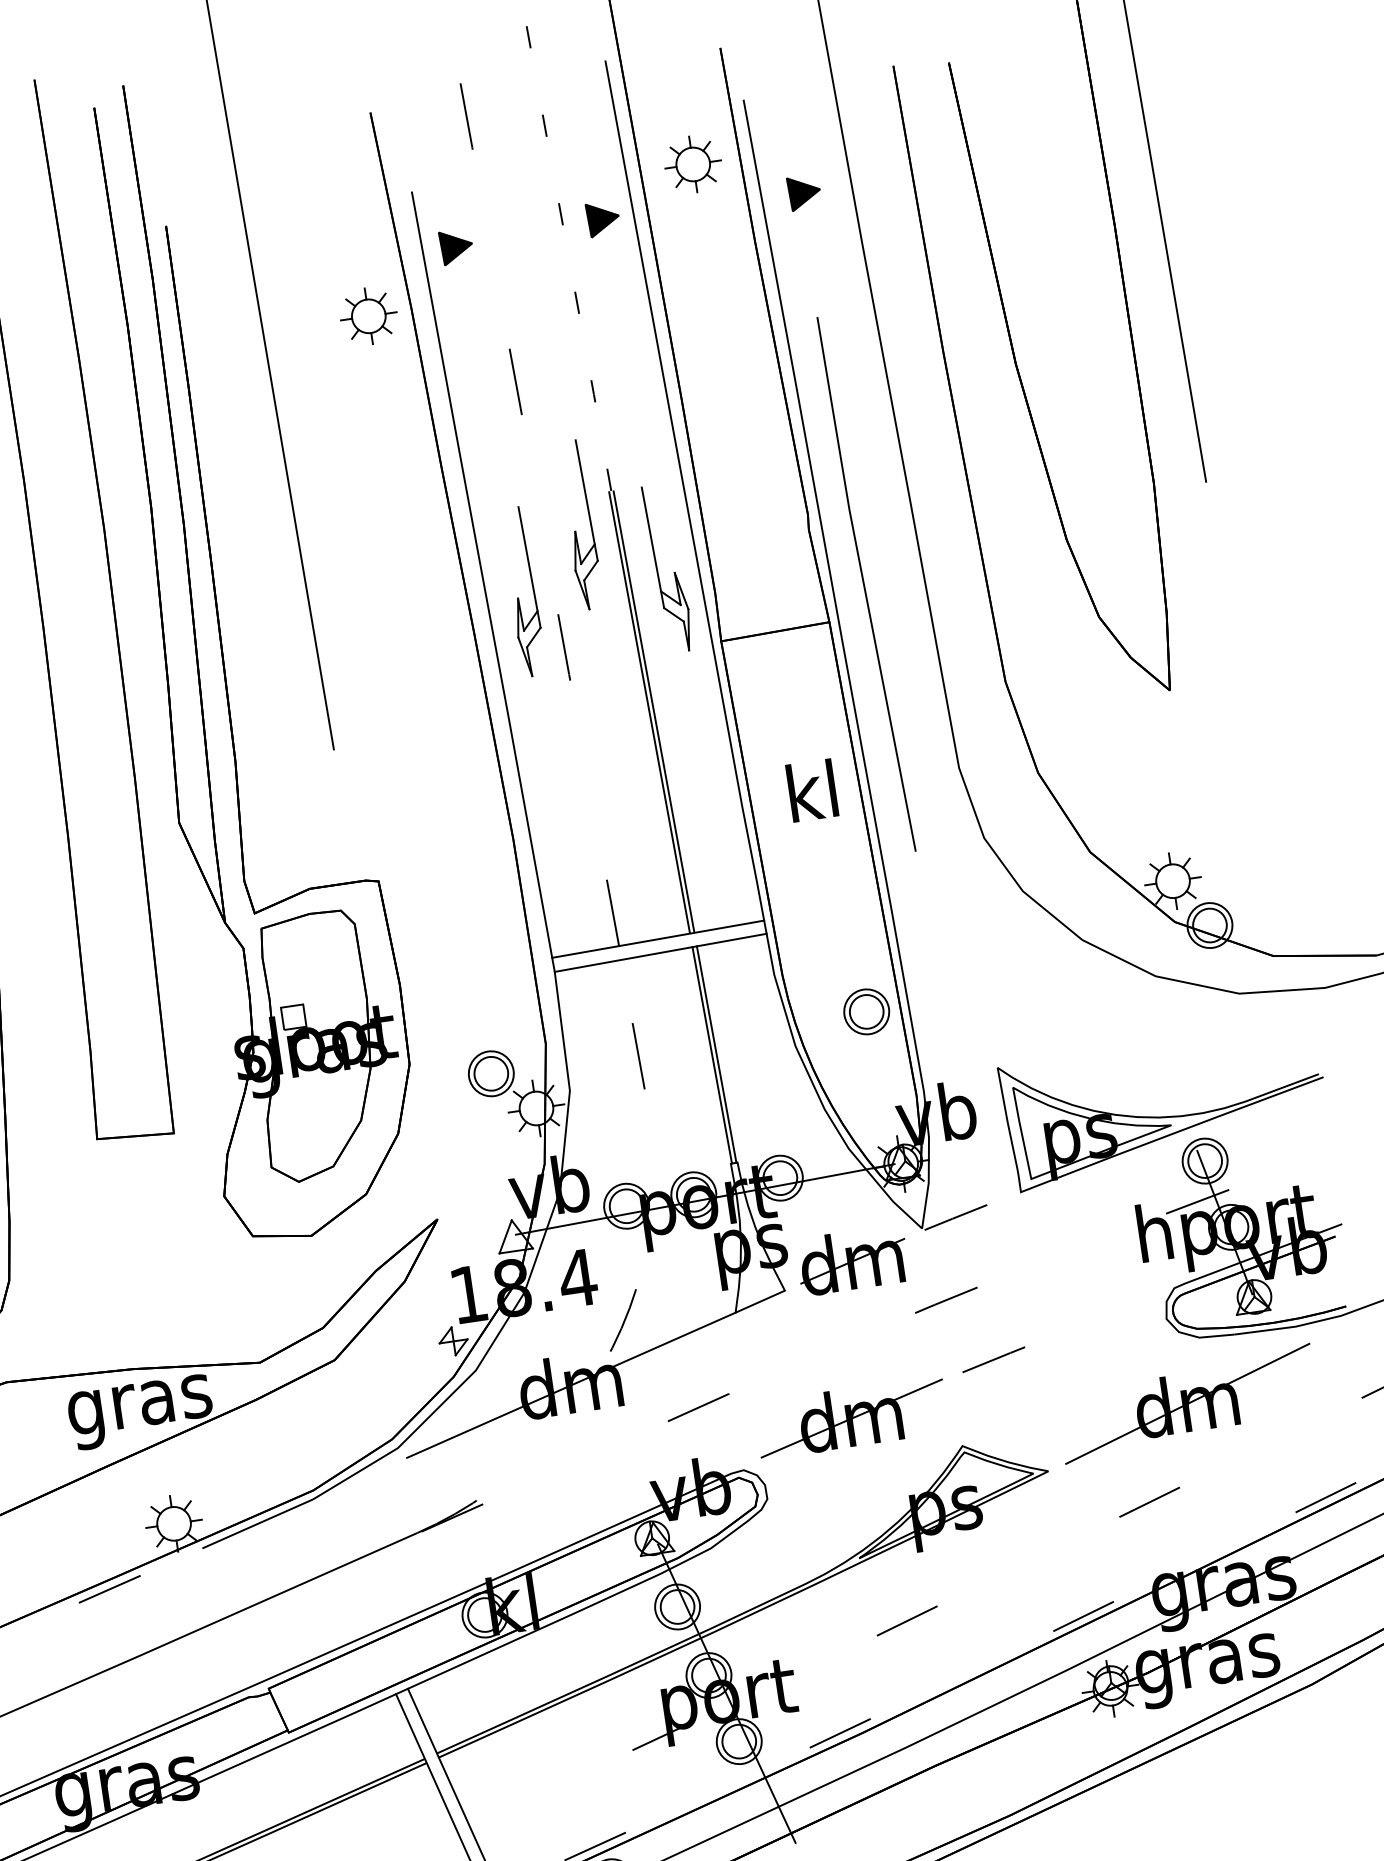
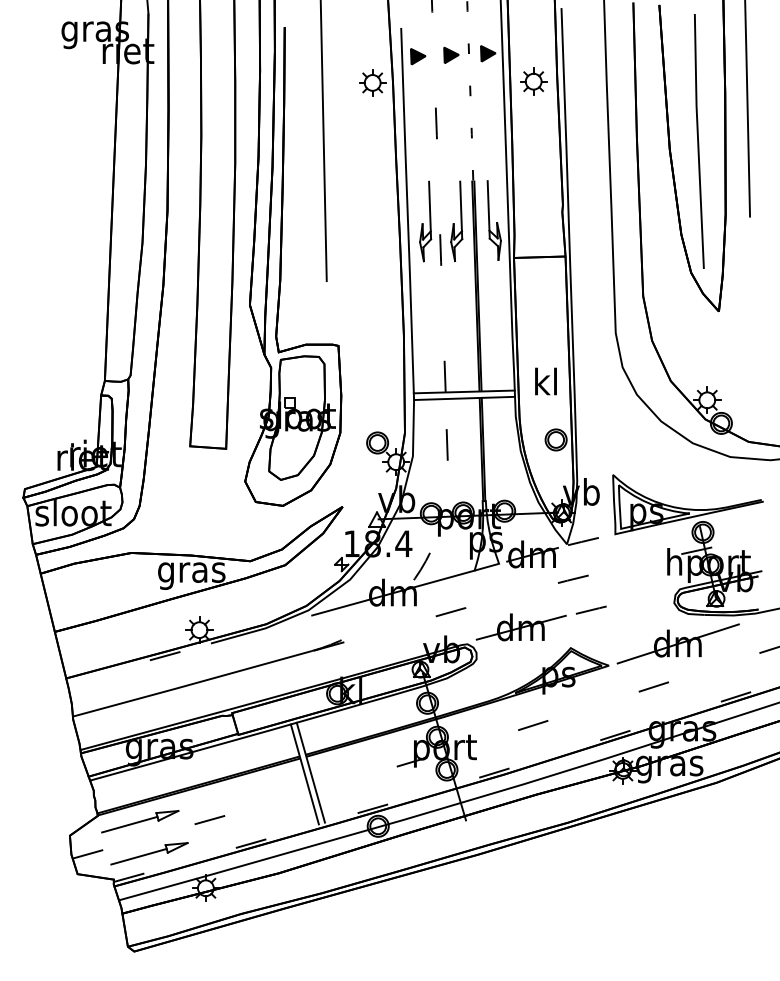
part: (692, 164) -> (533, 81), moved
part: (804, 190) -> (451, 54), moved
part: (579, 523) -> (456, 220), moved
line: (866, 584) -> (699, 141), moved
text: (811, 790) -> (545, 381), moved

